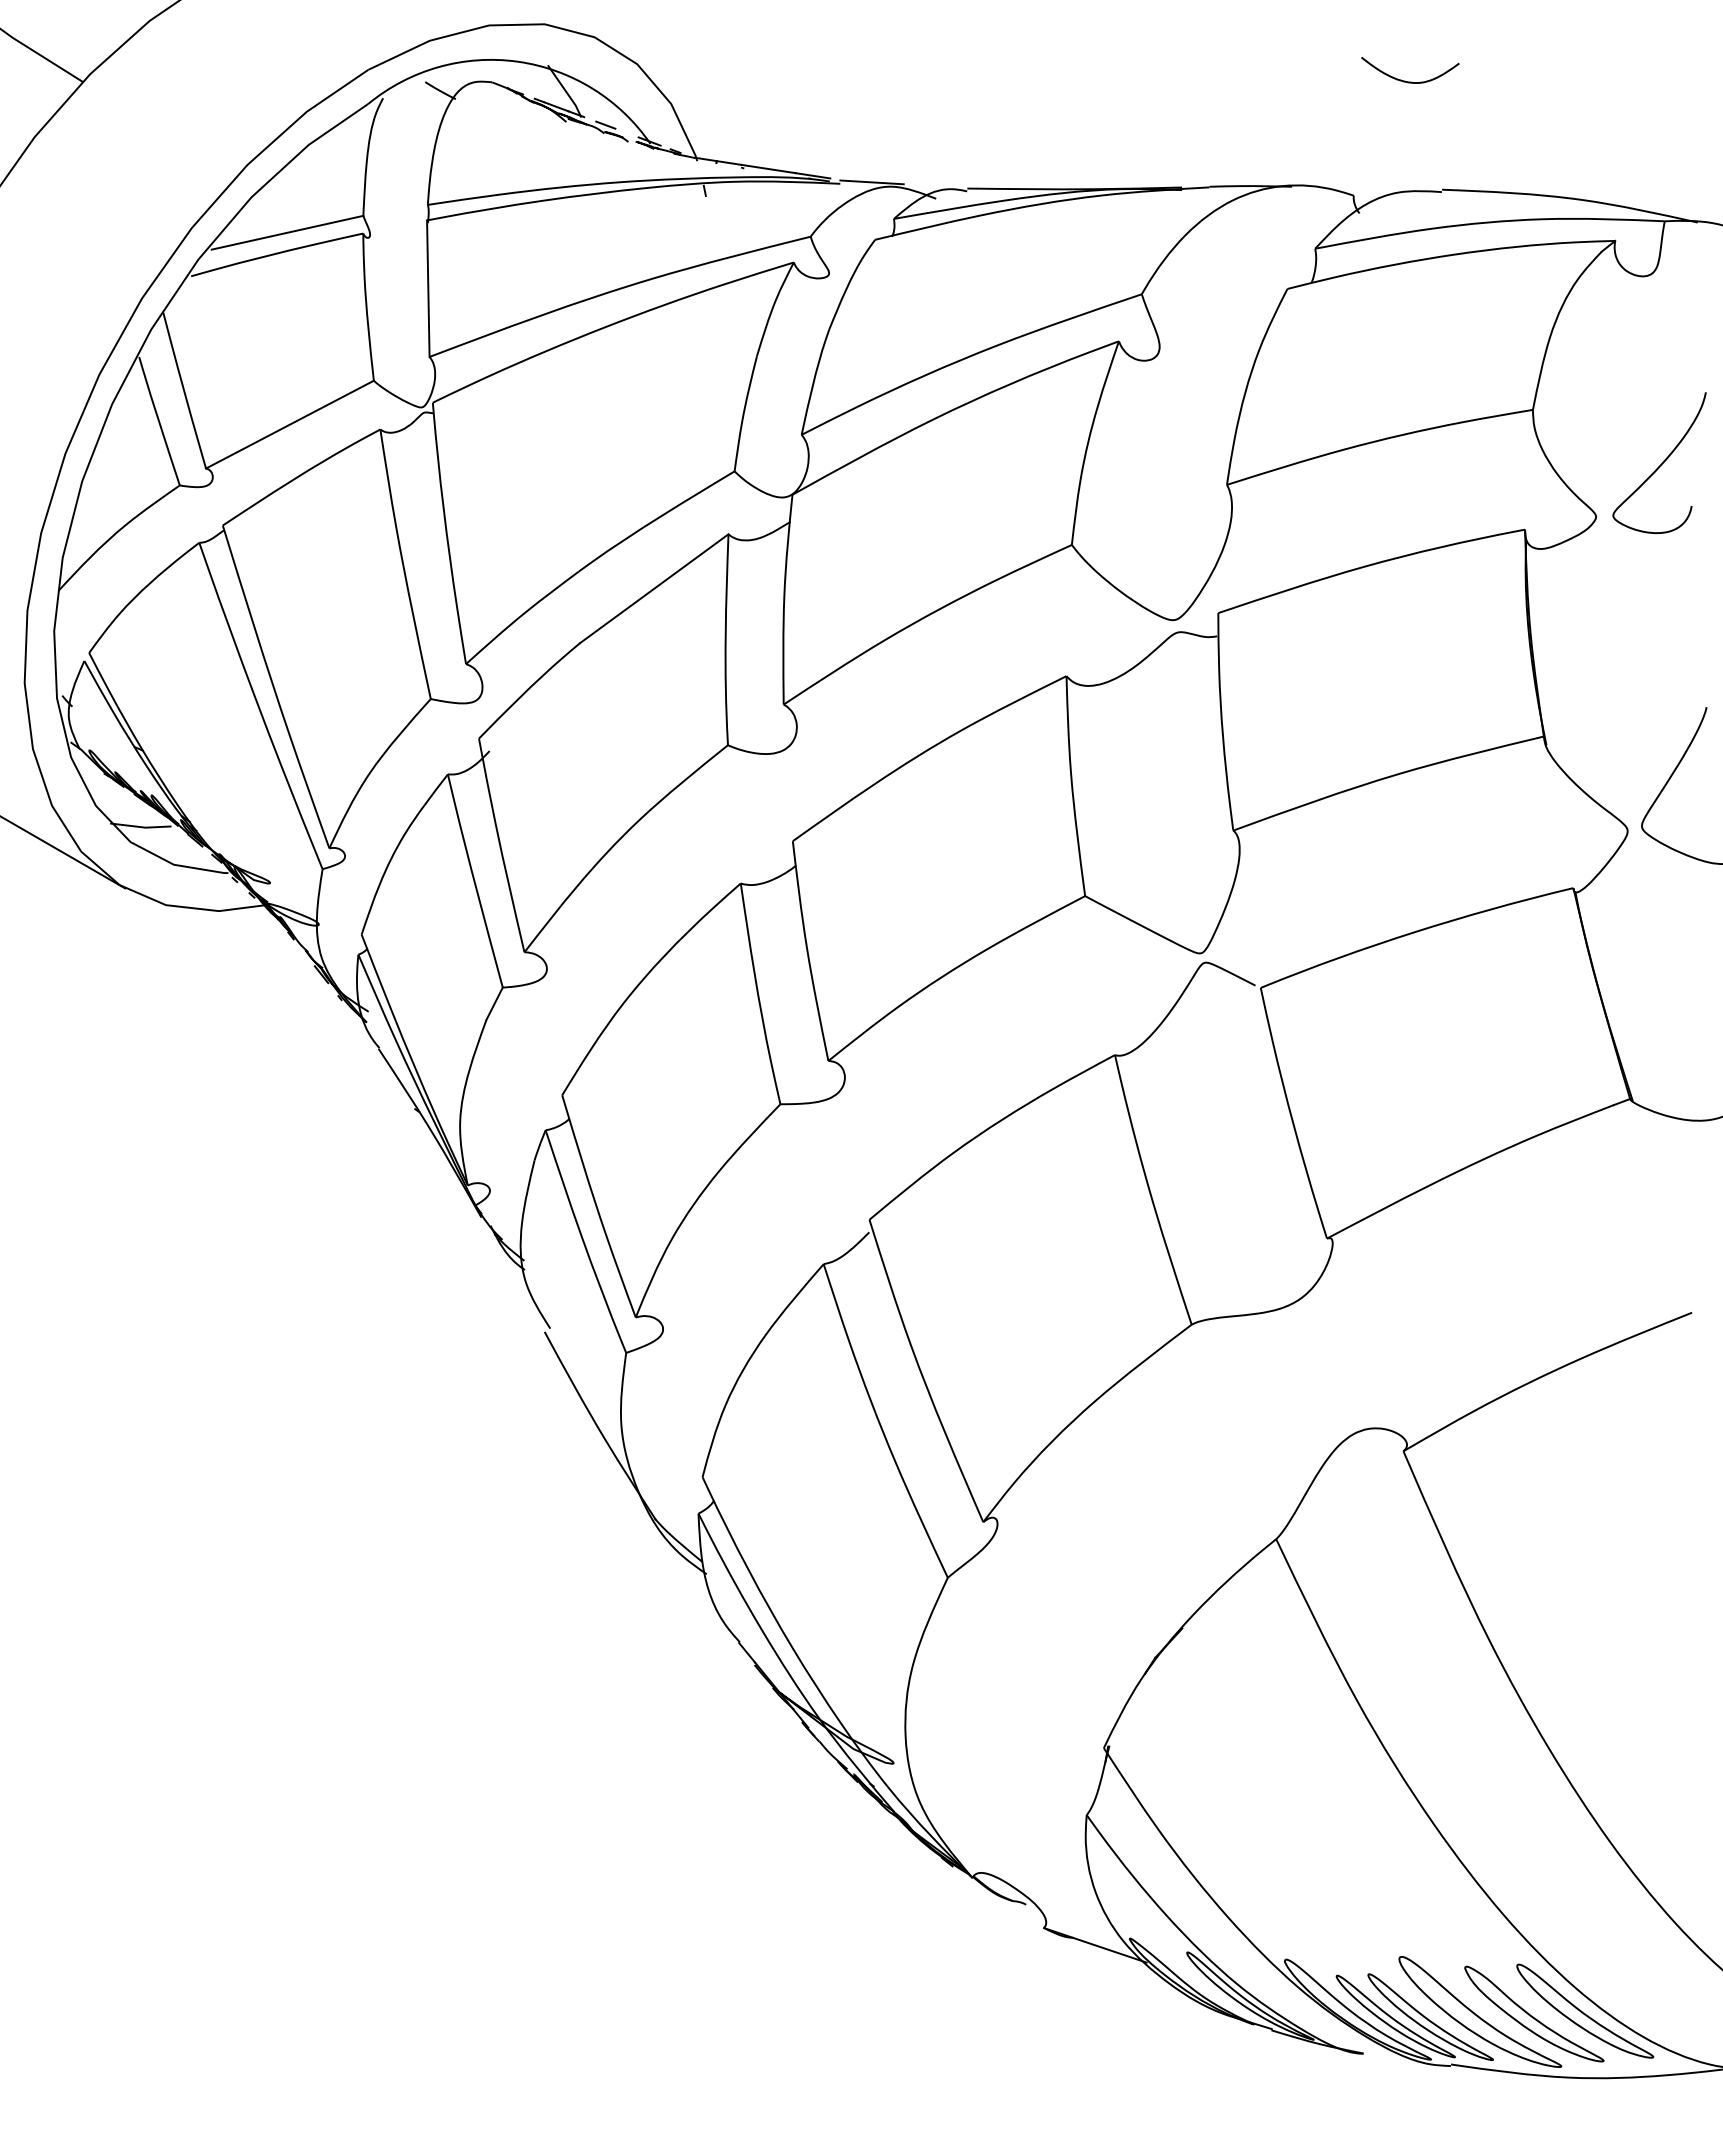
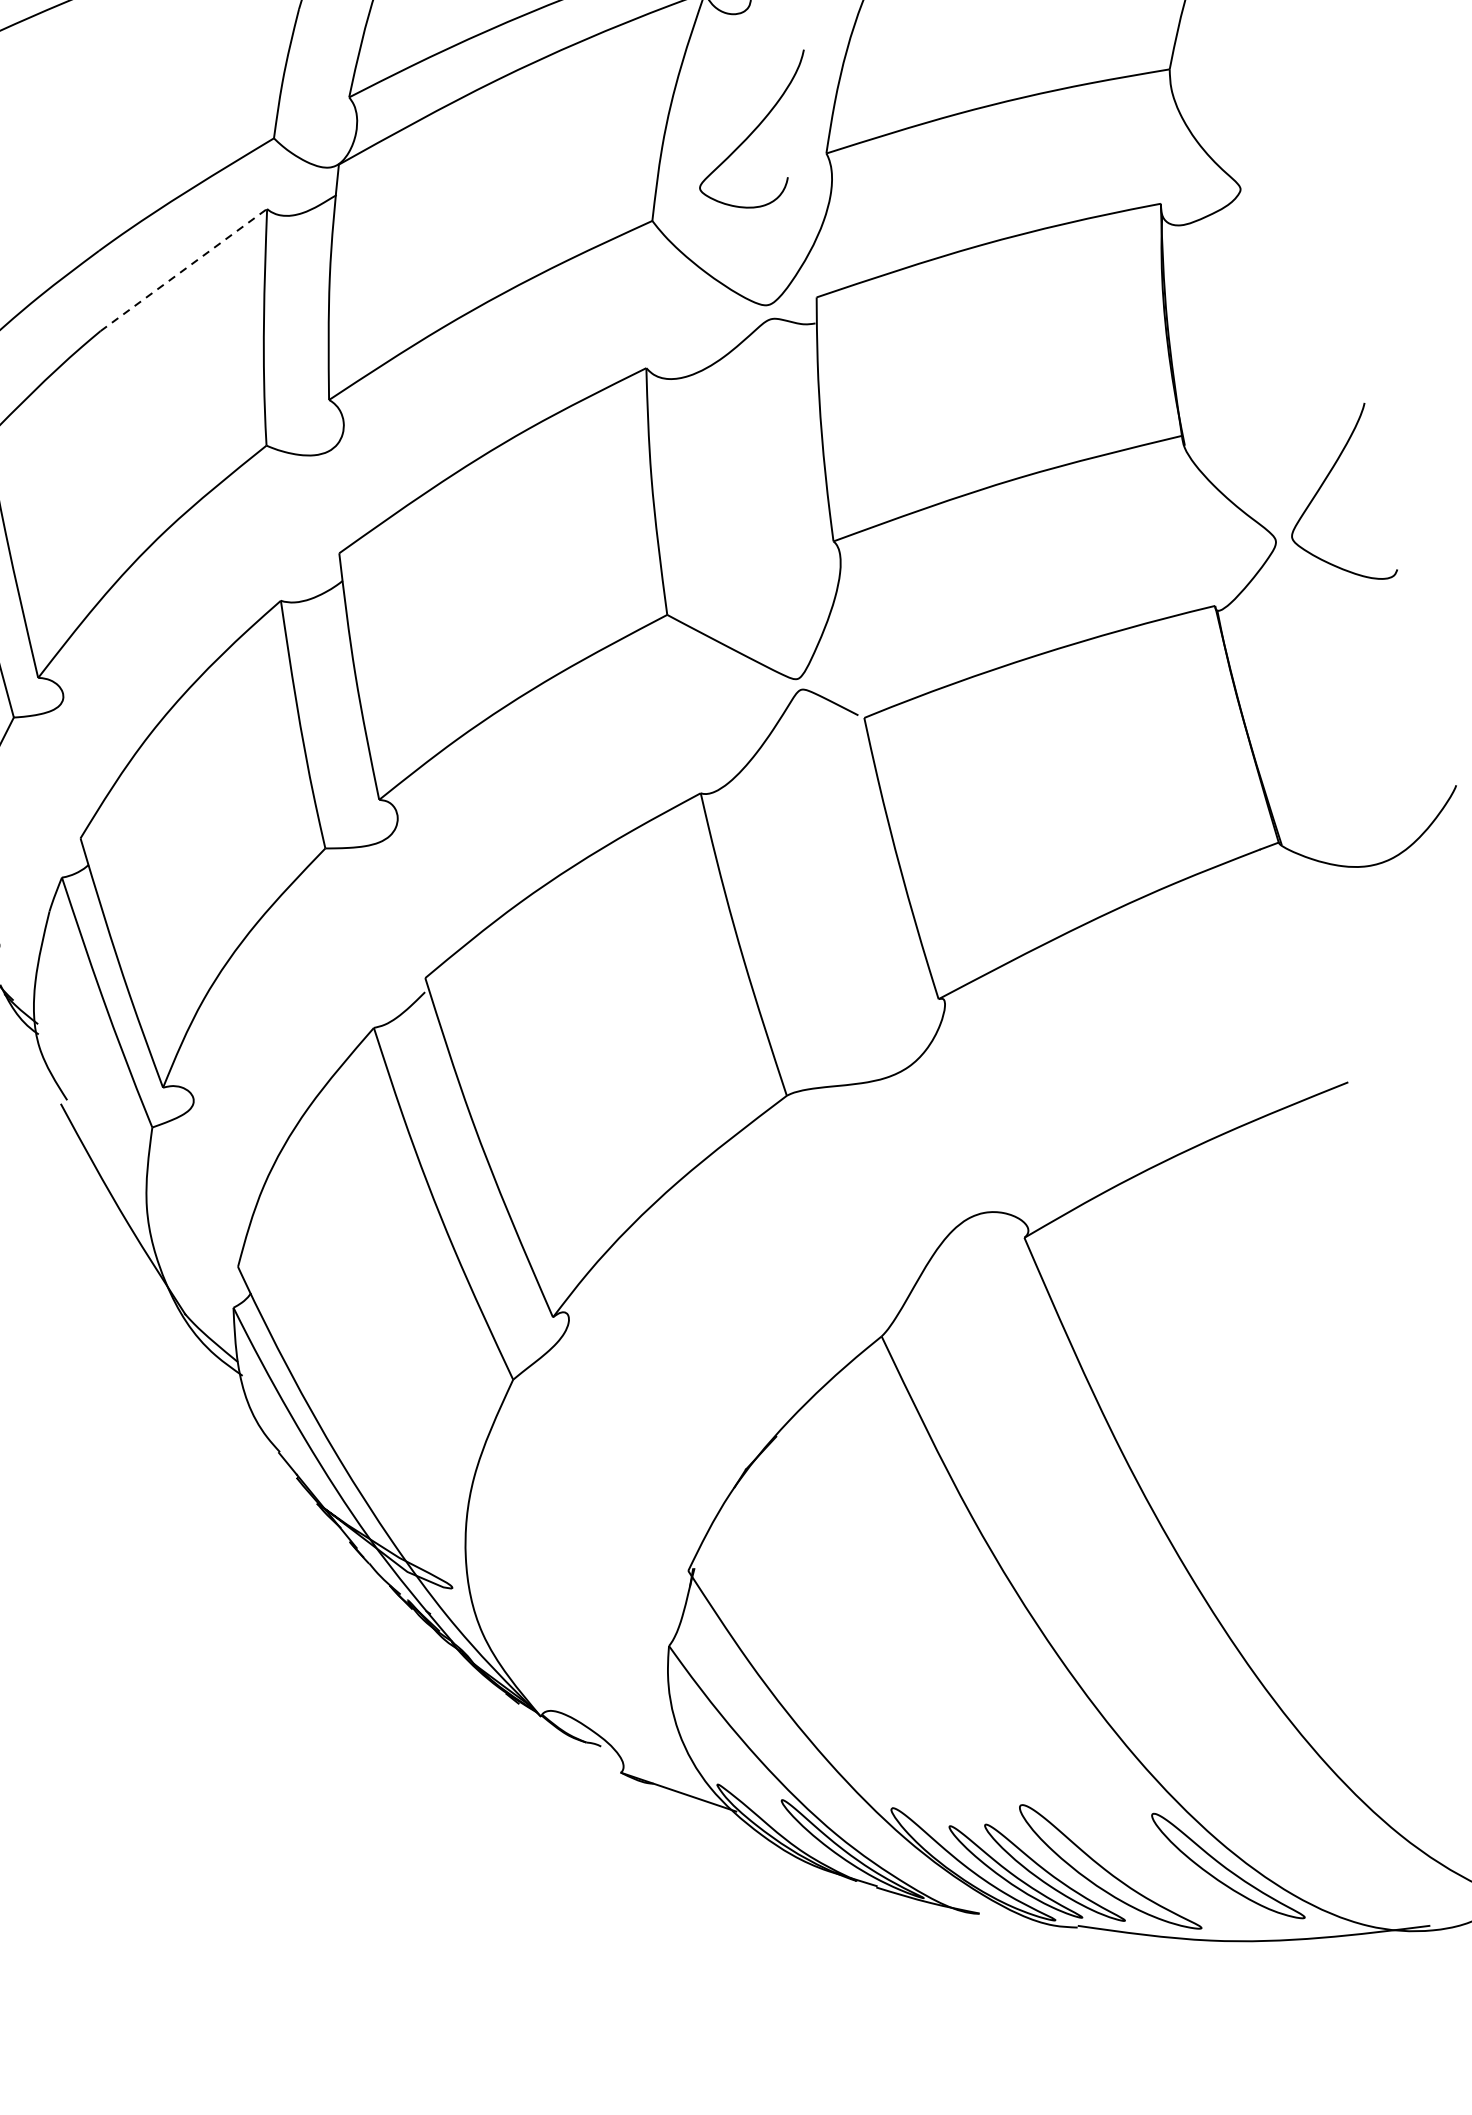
curve: (1661, 463) -> (754, 129), moved
line: (654, 588) -> (184, 269), solid -> dashed
part: (1534, 2013) -> (1171, 1868), removed

